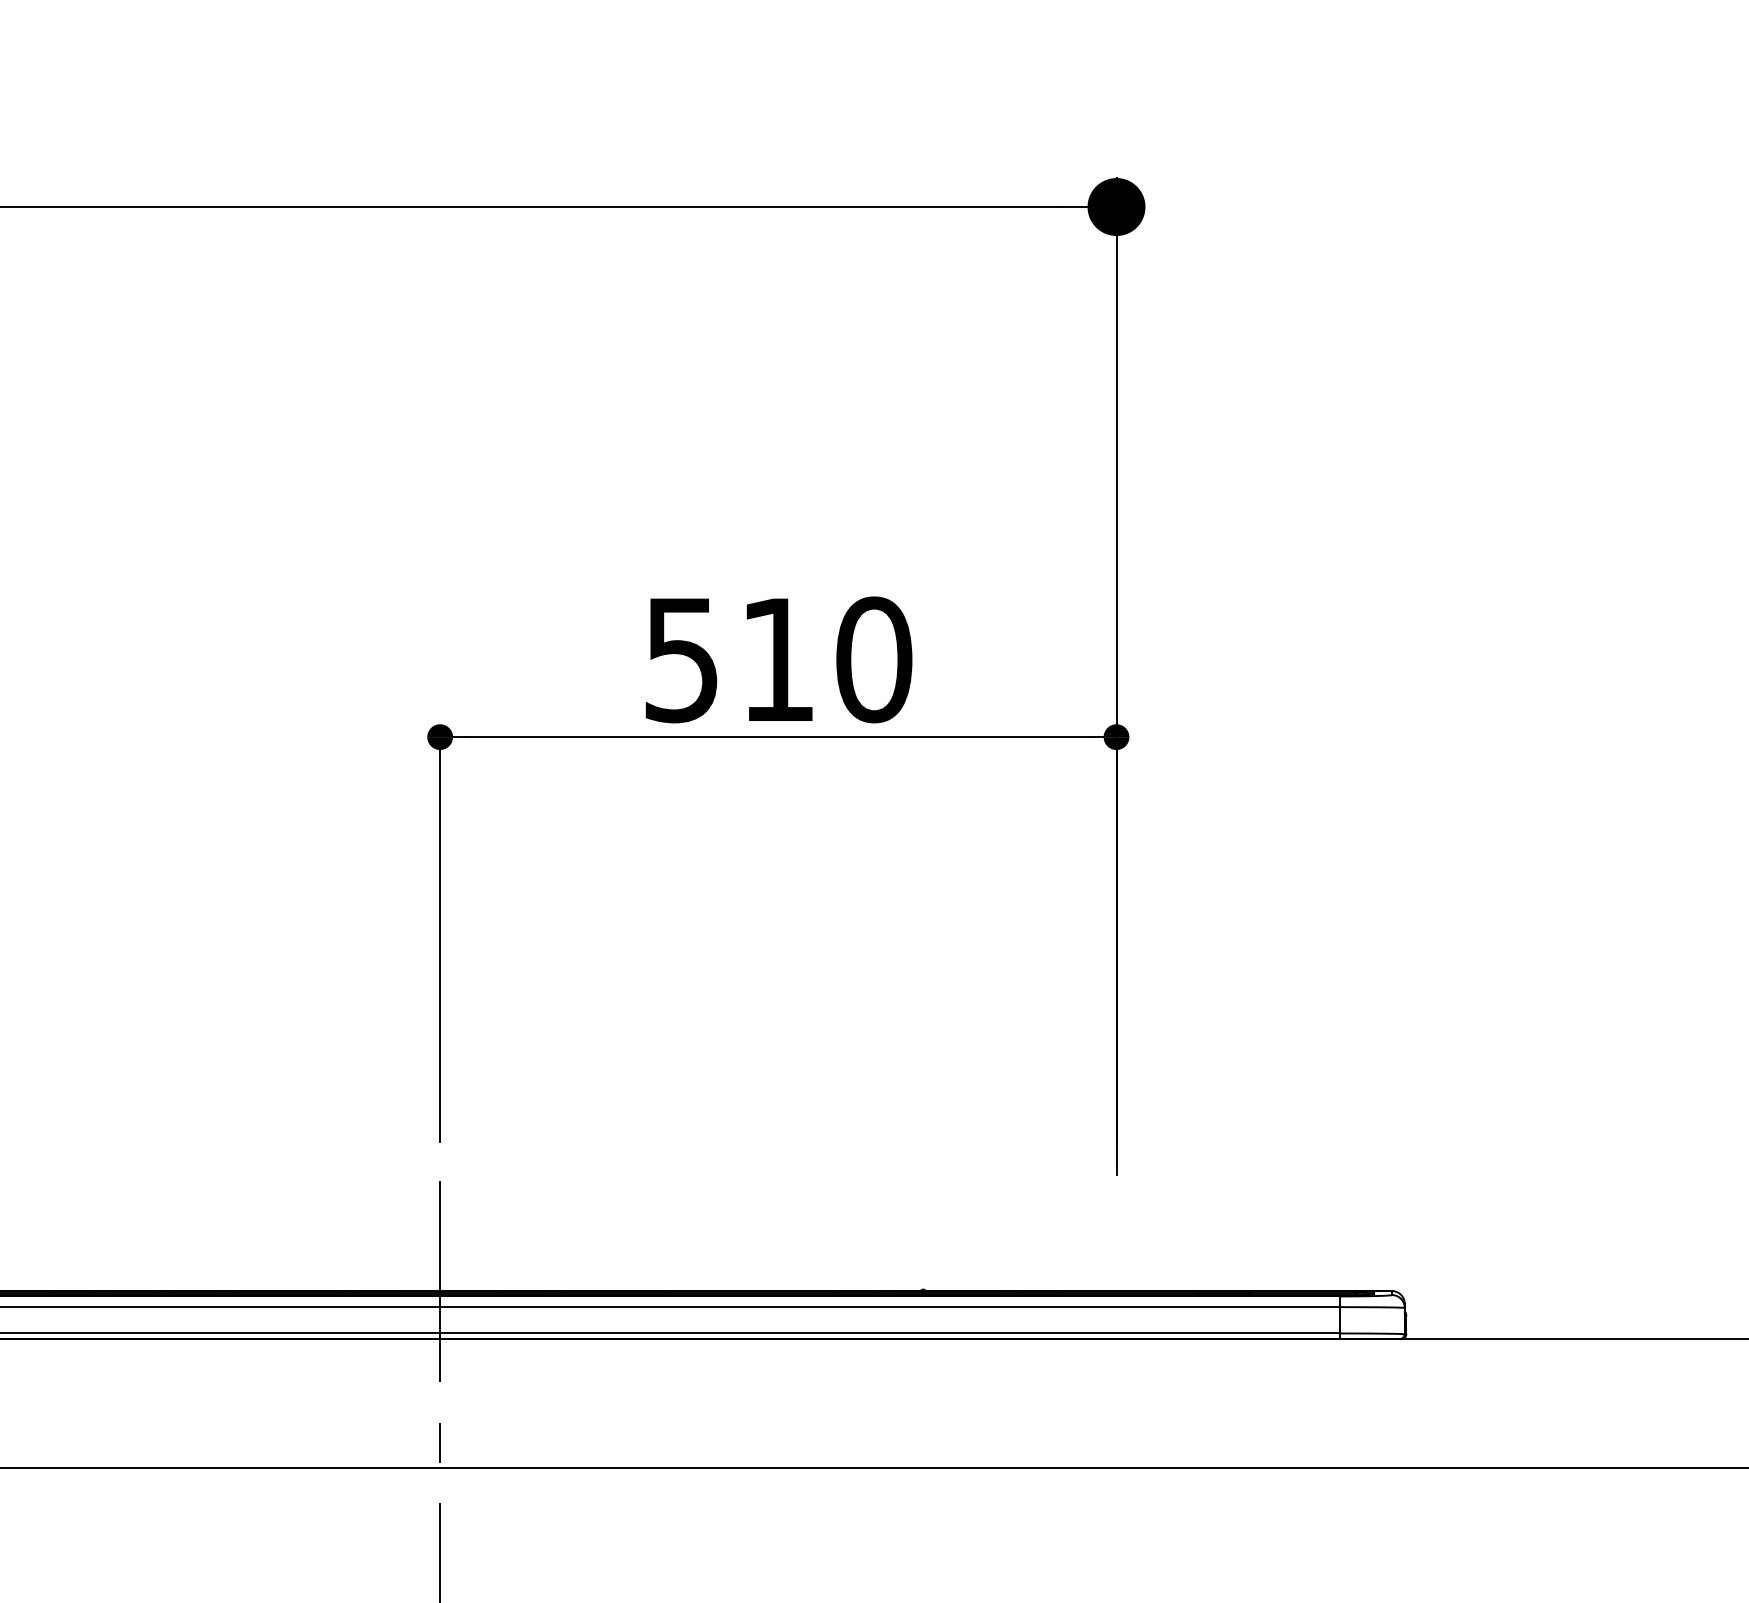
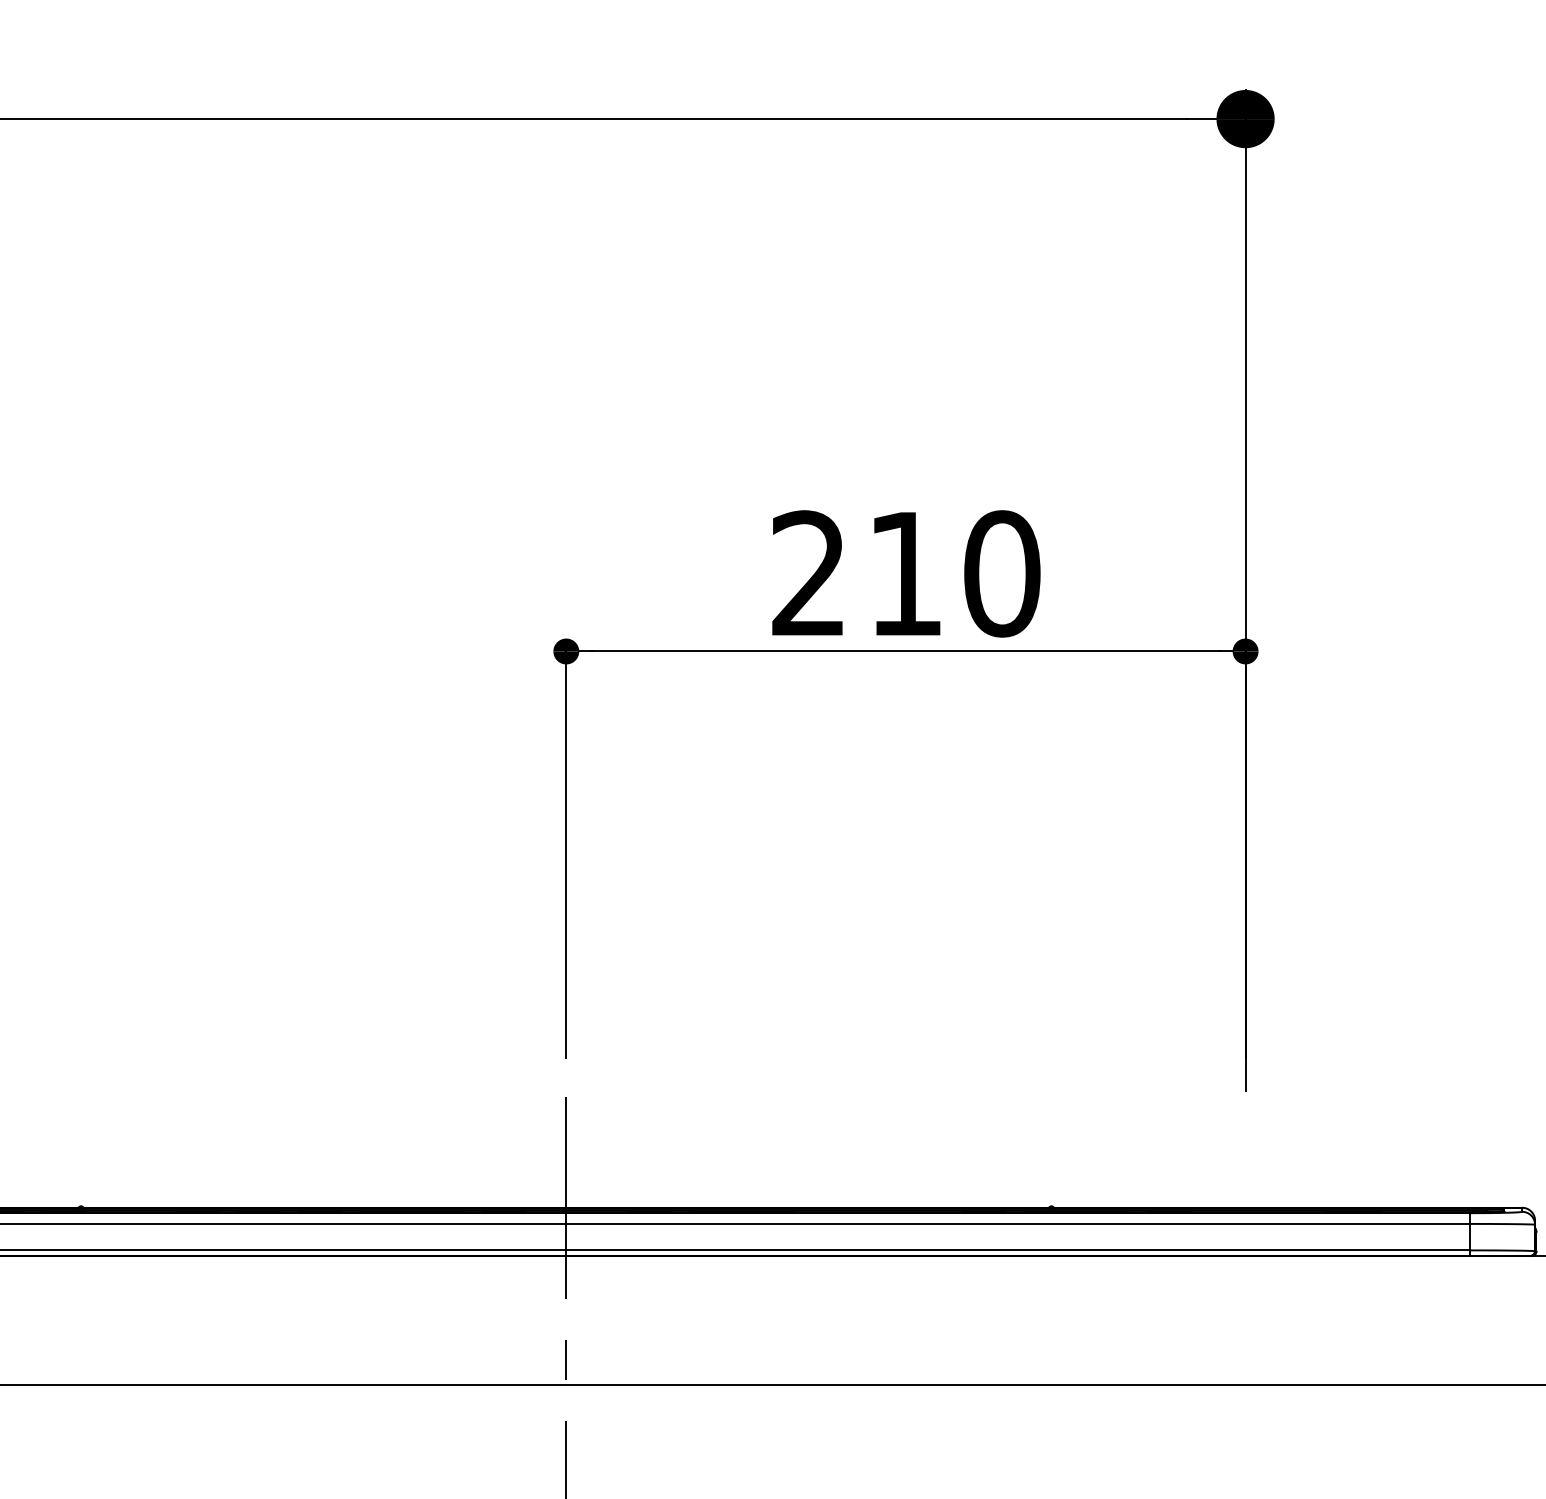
text: (681, 659) -> (808, 573), 510 -> 210

